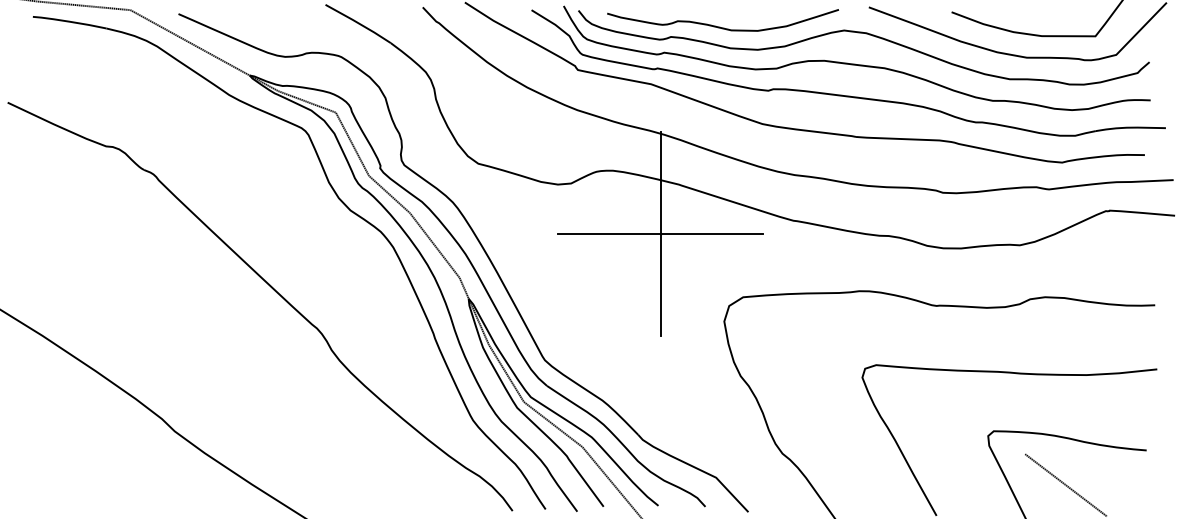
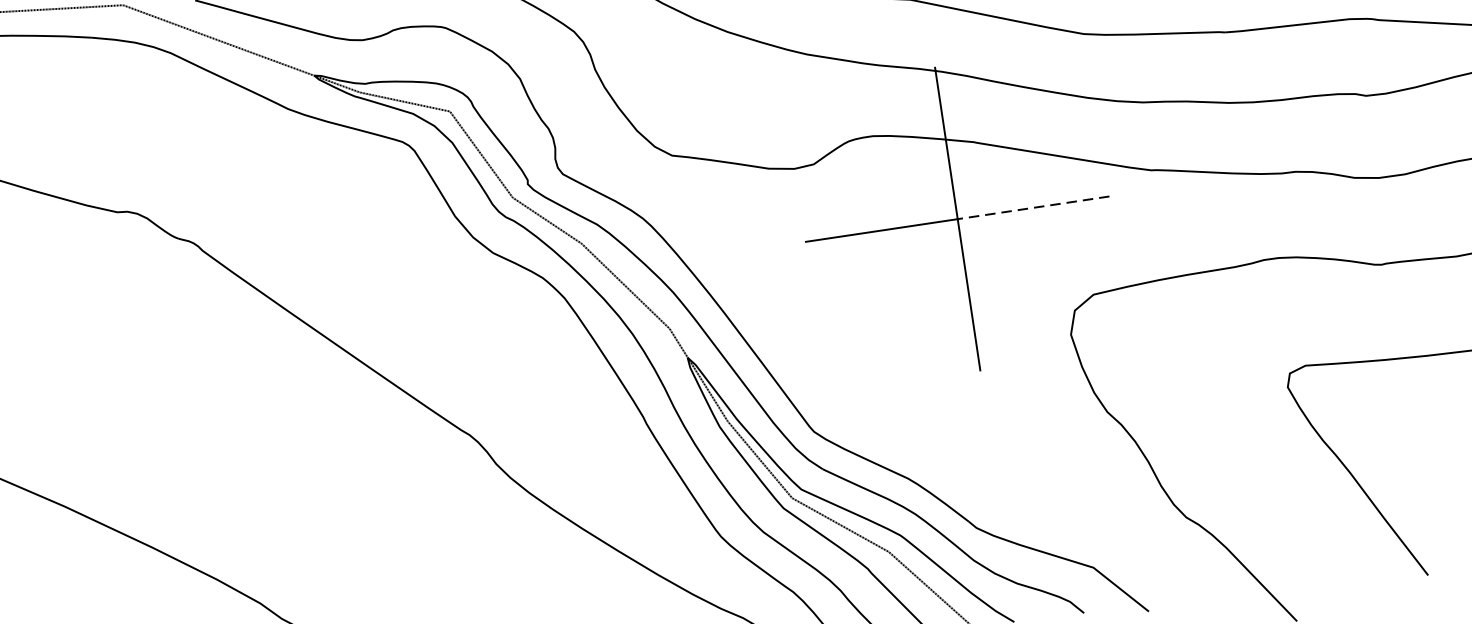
line: (711, 233) -> (1032, 207), solid -> dashed

